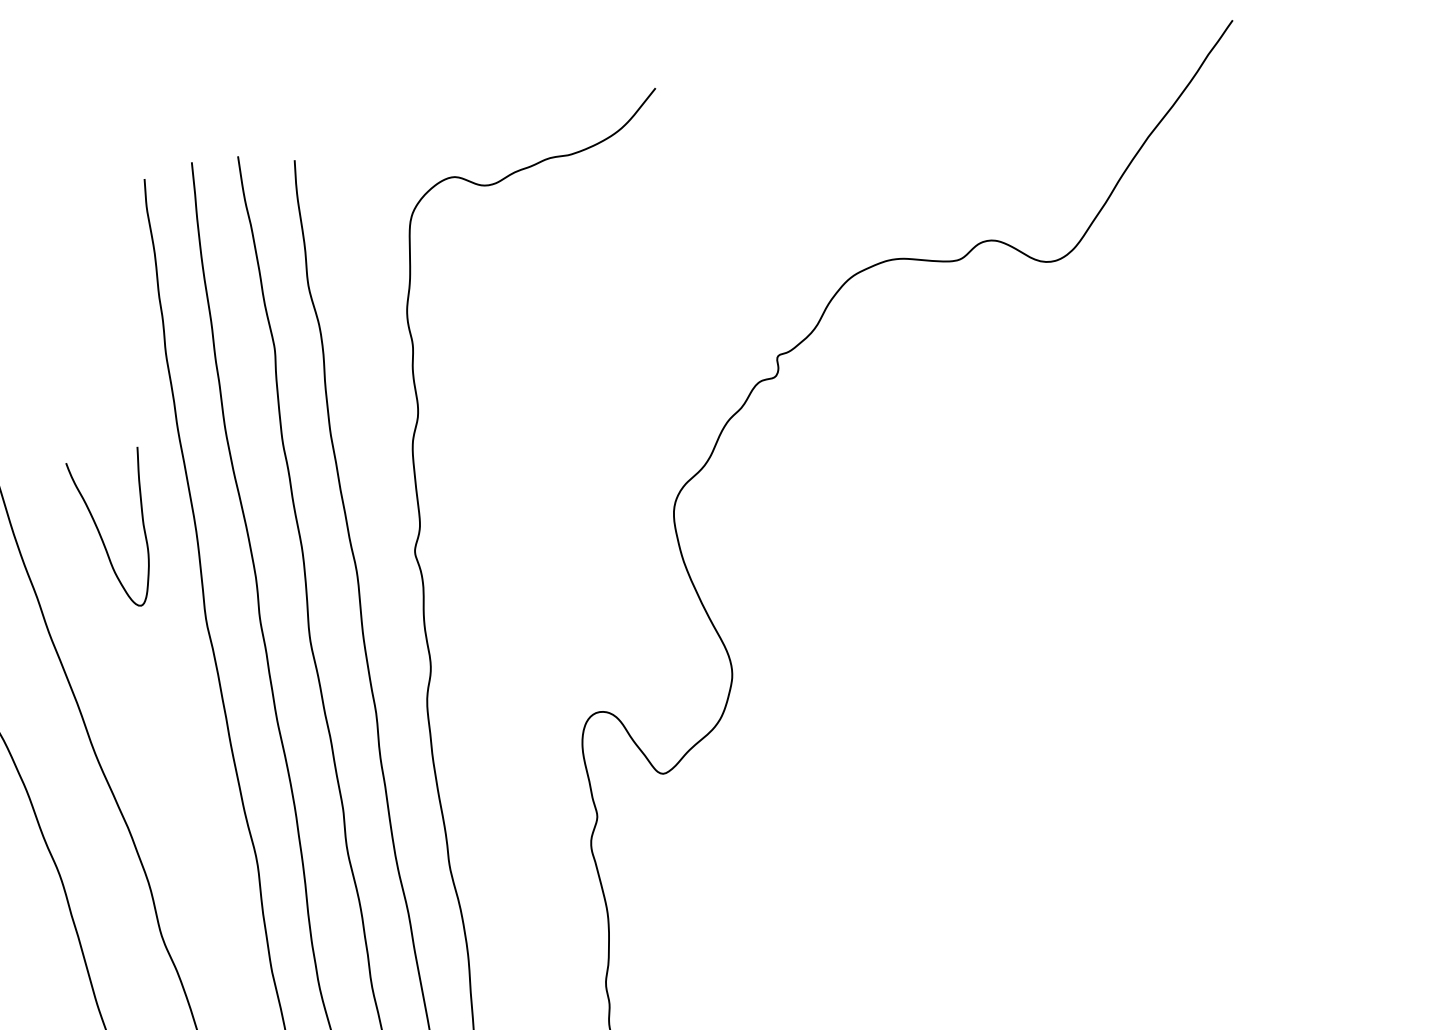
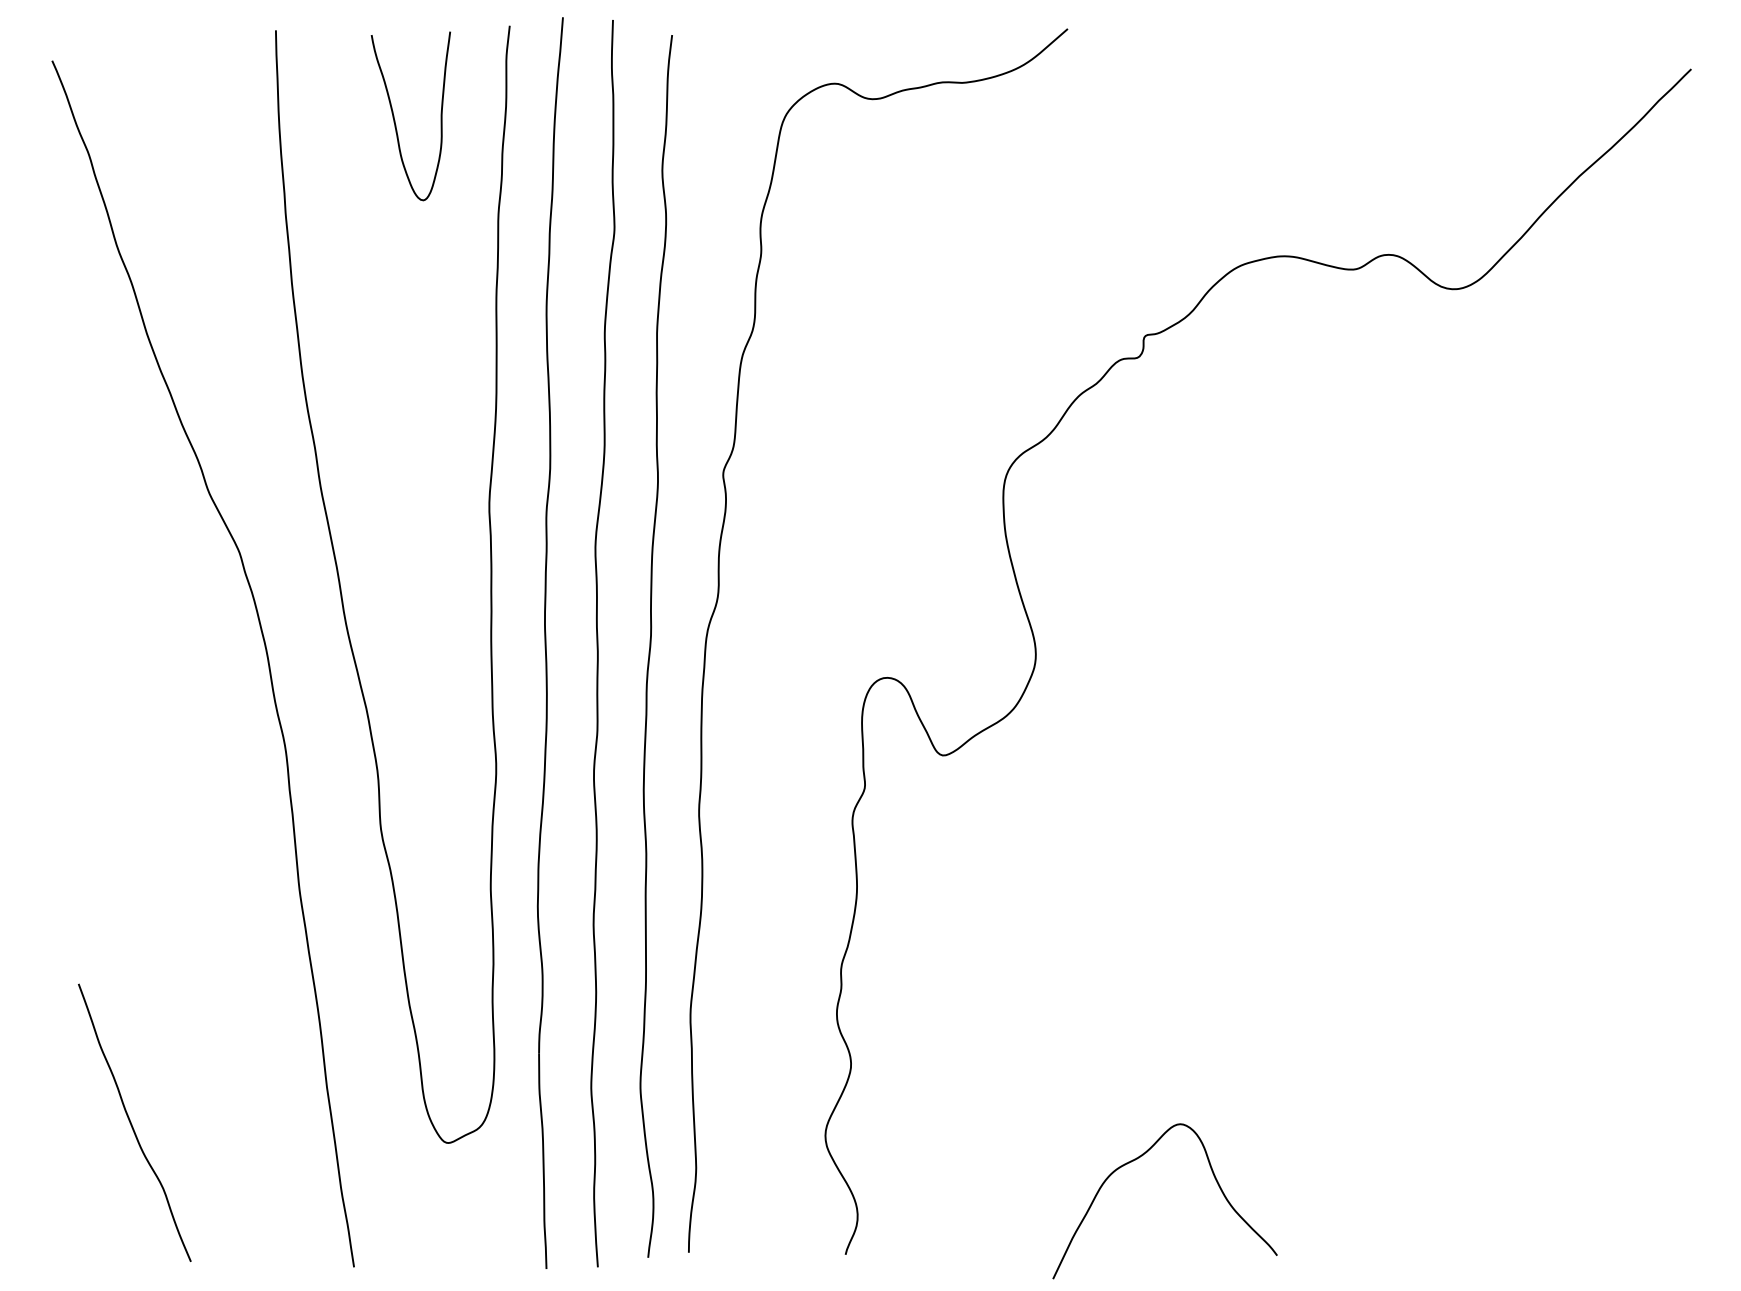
curve: (102, 537) -> (395, 120), moved

